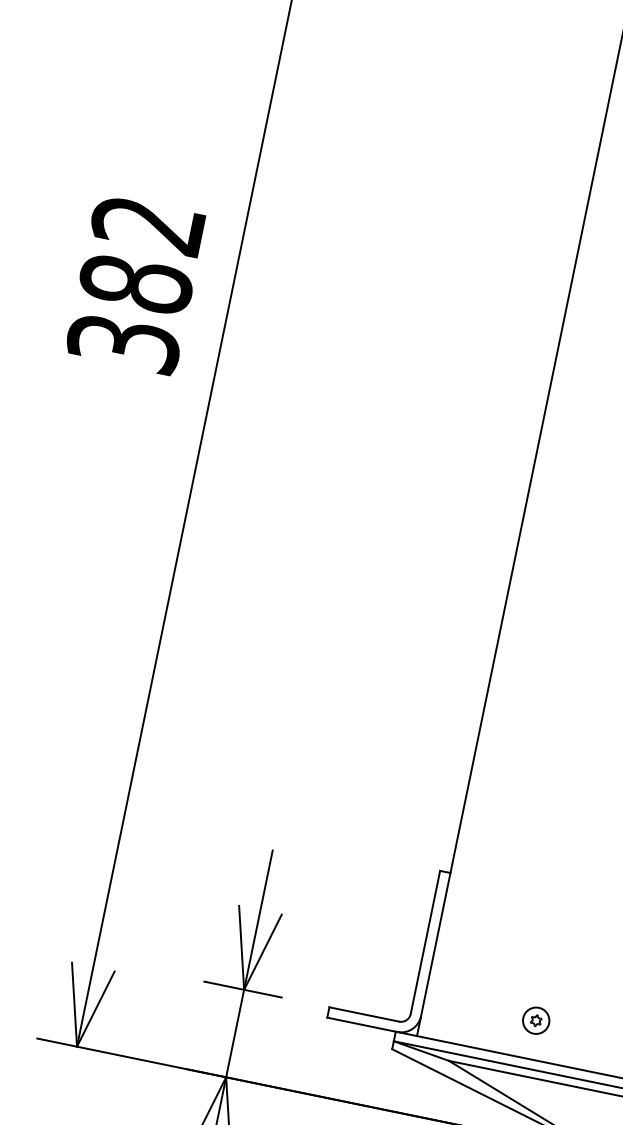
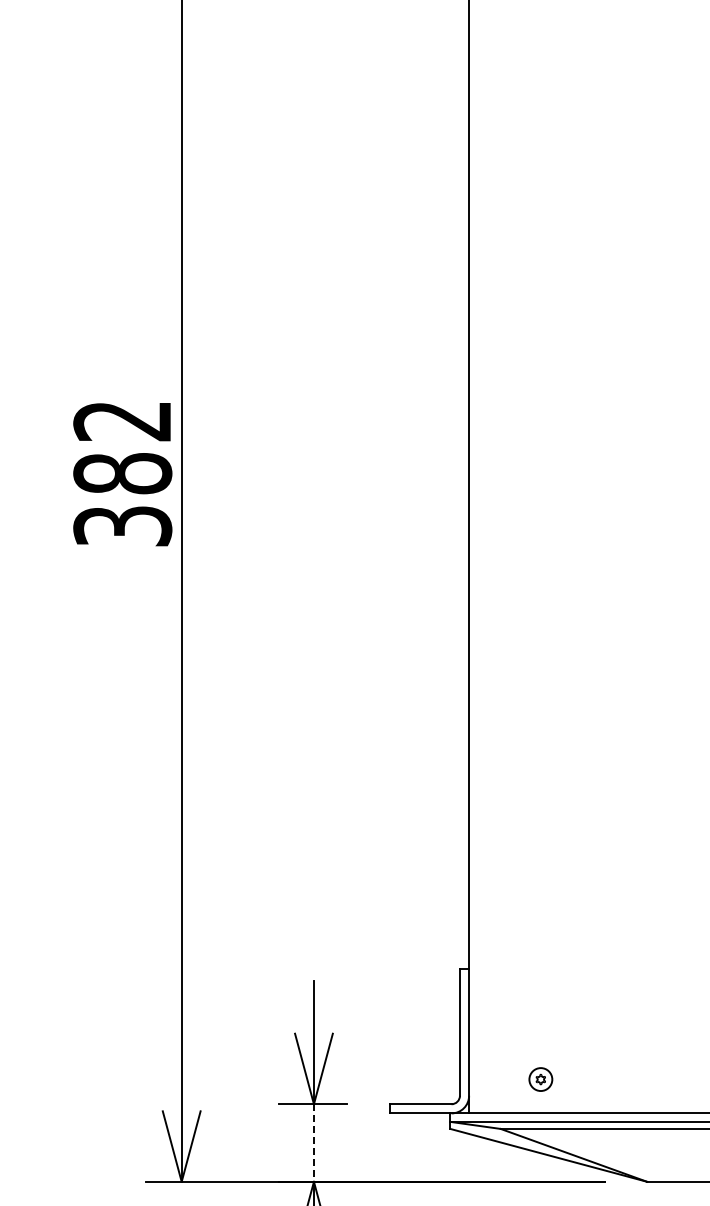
text: (135, 284) -> (122, 474), moved
part: (535, 1020) -> (540, 1079), moved
line: (234, 1033) -> (313, 1143), solid -> dashed

